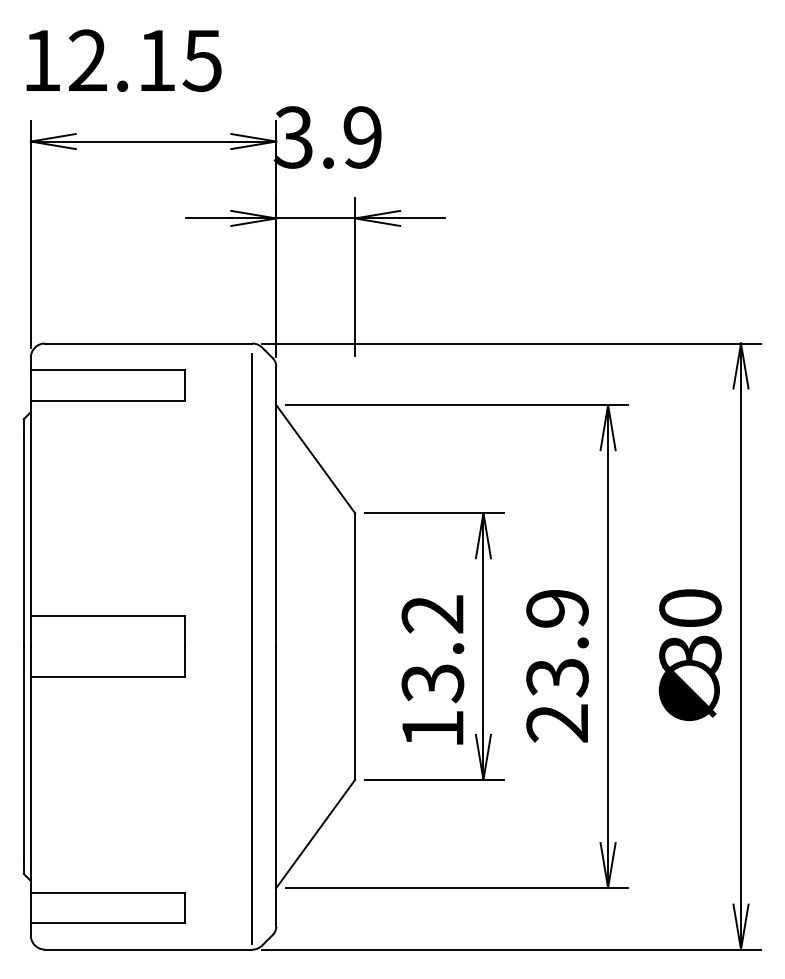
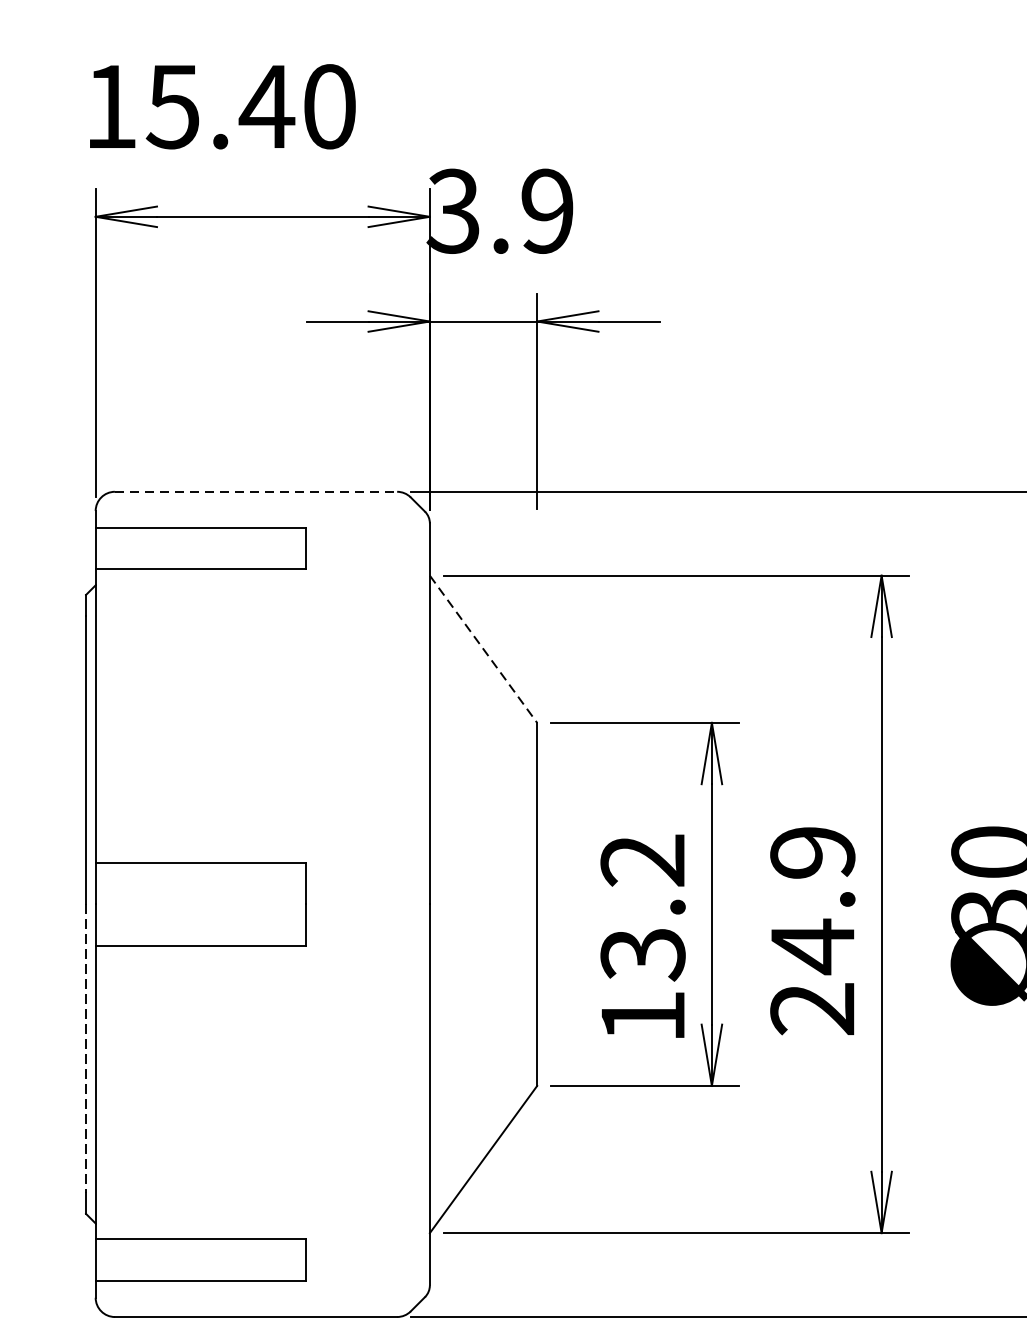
text: (144, 60) -> (250, 106), 12.15 -> 15.40
line: (148, 343) -> (255, 491), solid -> dashed
line: (315, 459) -> (483, 649), solid -> dashed
line: (252, 648) -> (397, 907), removed
text: (557, 677) -> (812, 946), 23.9 -> 24.9
line: (23, 753) -> (85, 1049), solid -> dashed

